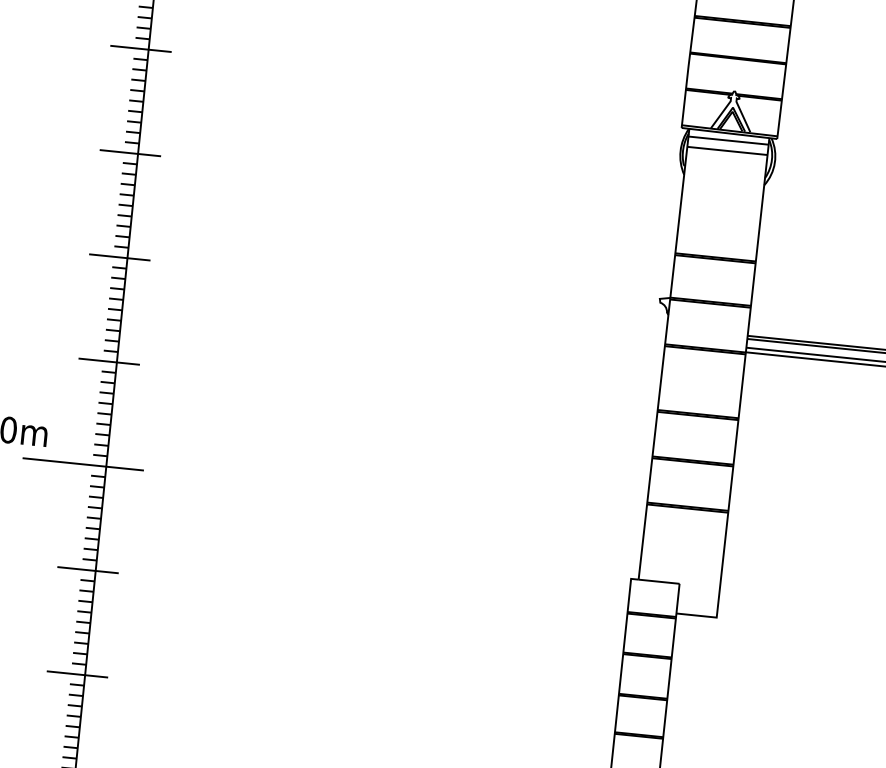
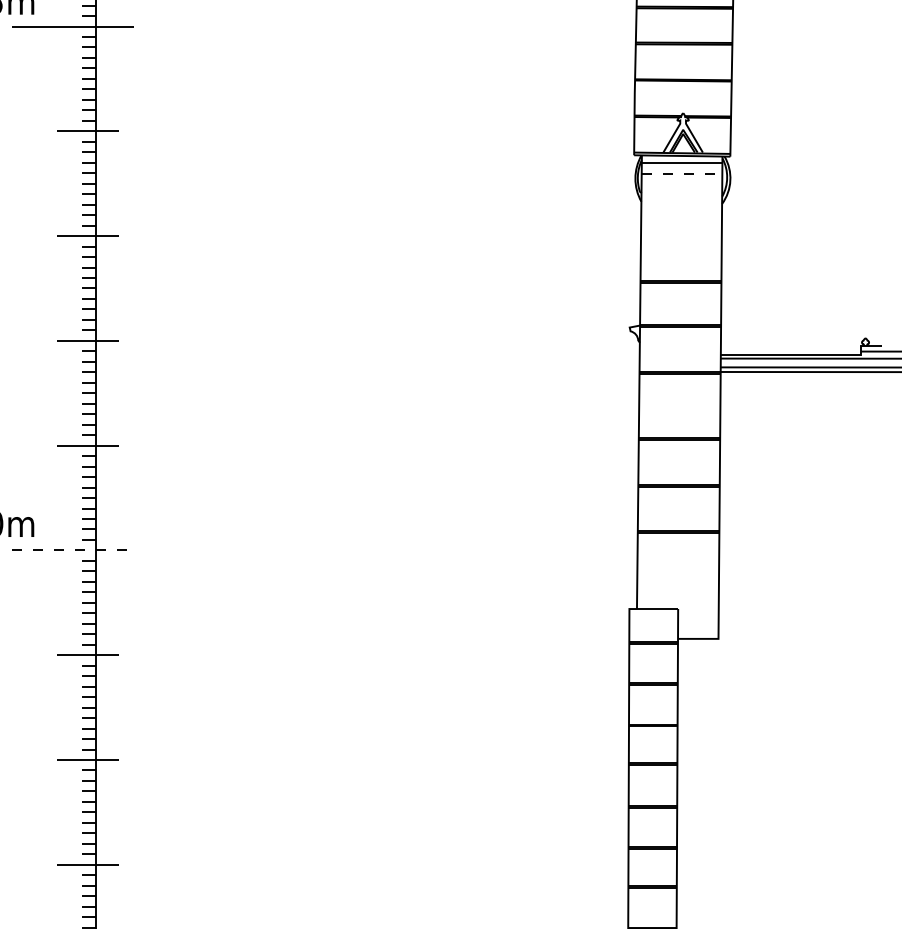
line: (727, 150) -> (682, 173), solid -> dashed
line: (82, 464) -> (72, 550), solid -> dashed

